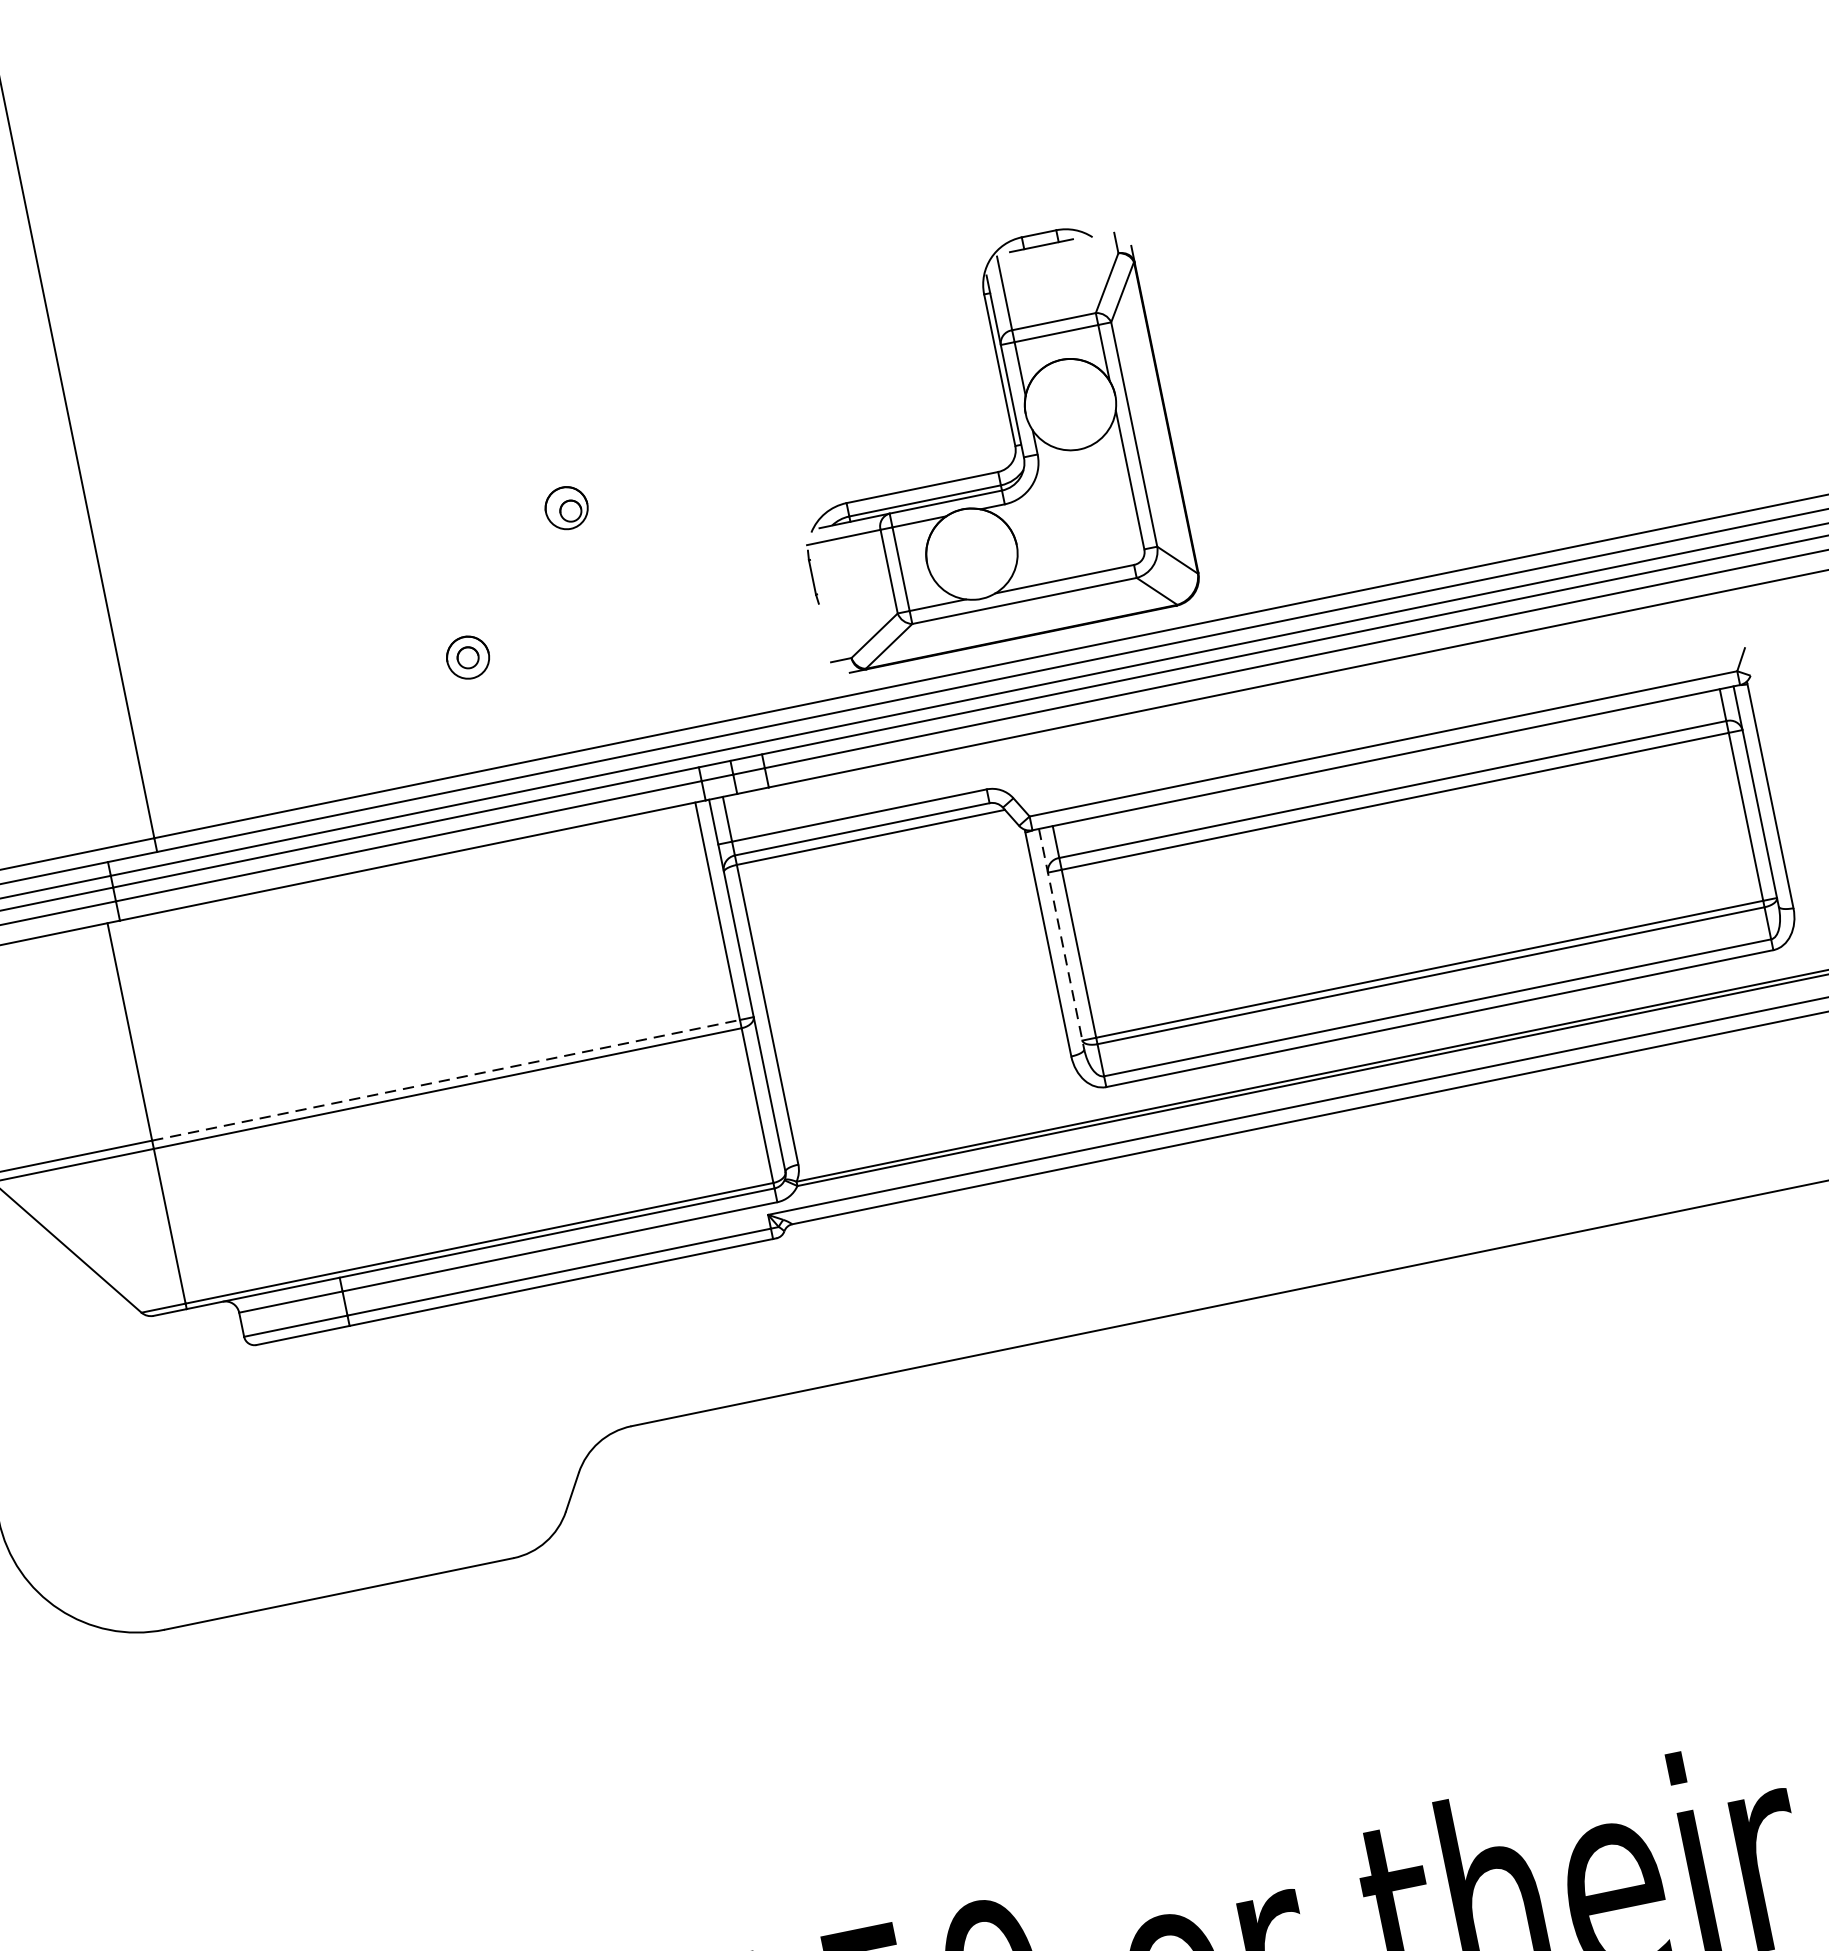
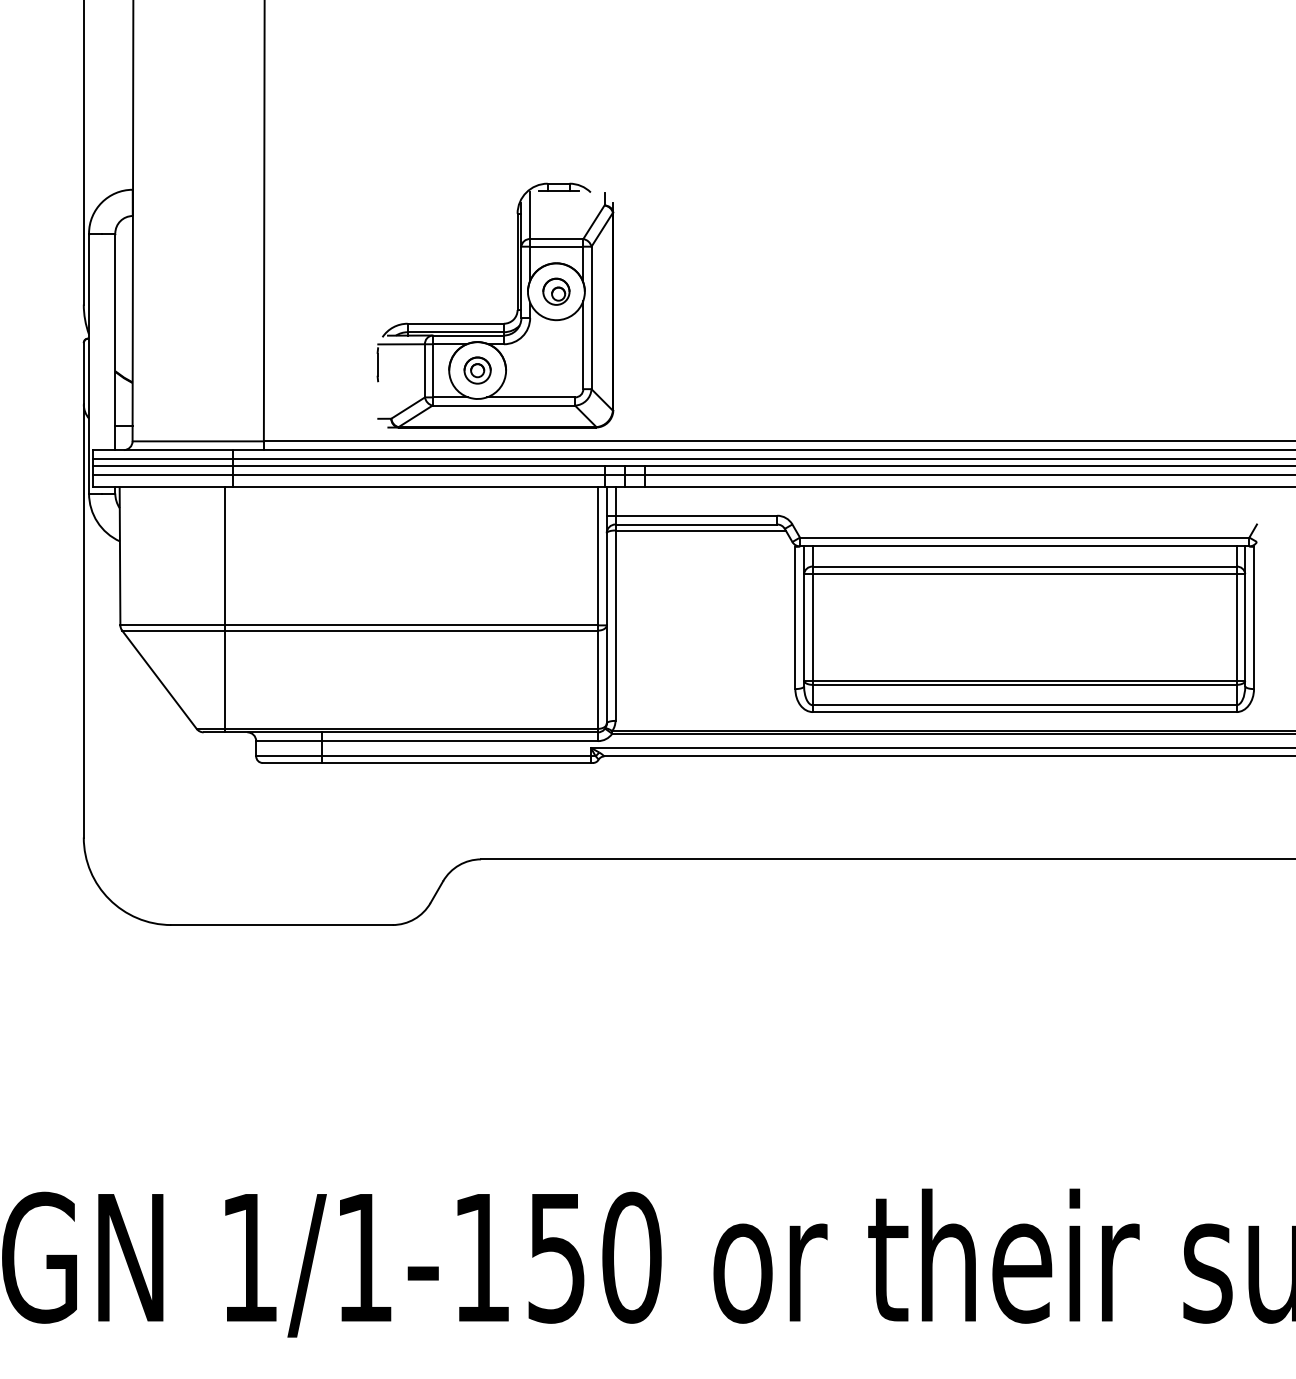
part: (984, 474) -> (495, 323), moved
line: (1062, 939) -> (804, 616), dashed -> solid
line: (446, 1080) -> (411, 625), dashed -> solid

